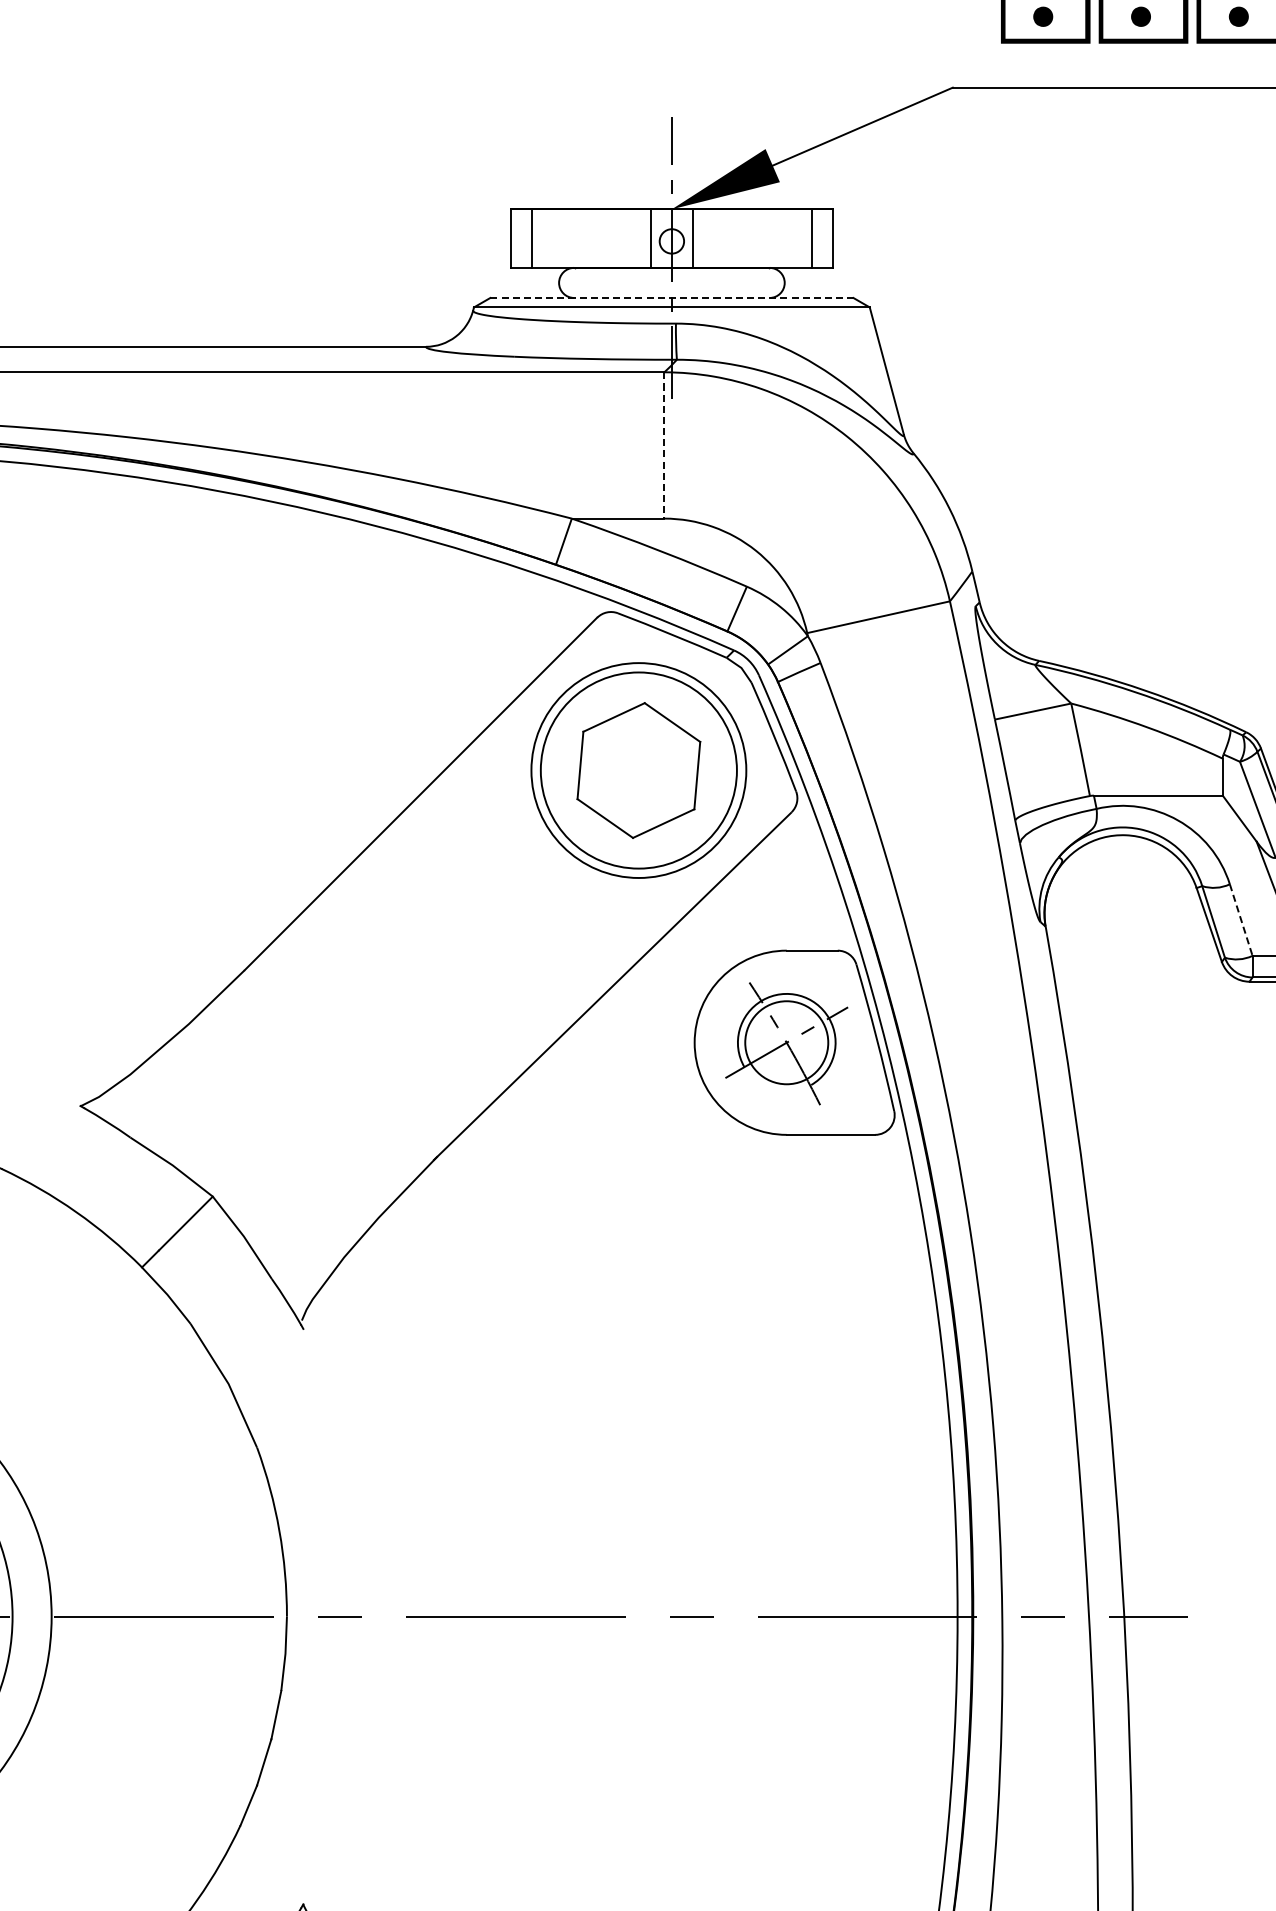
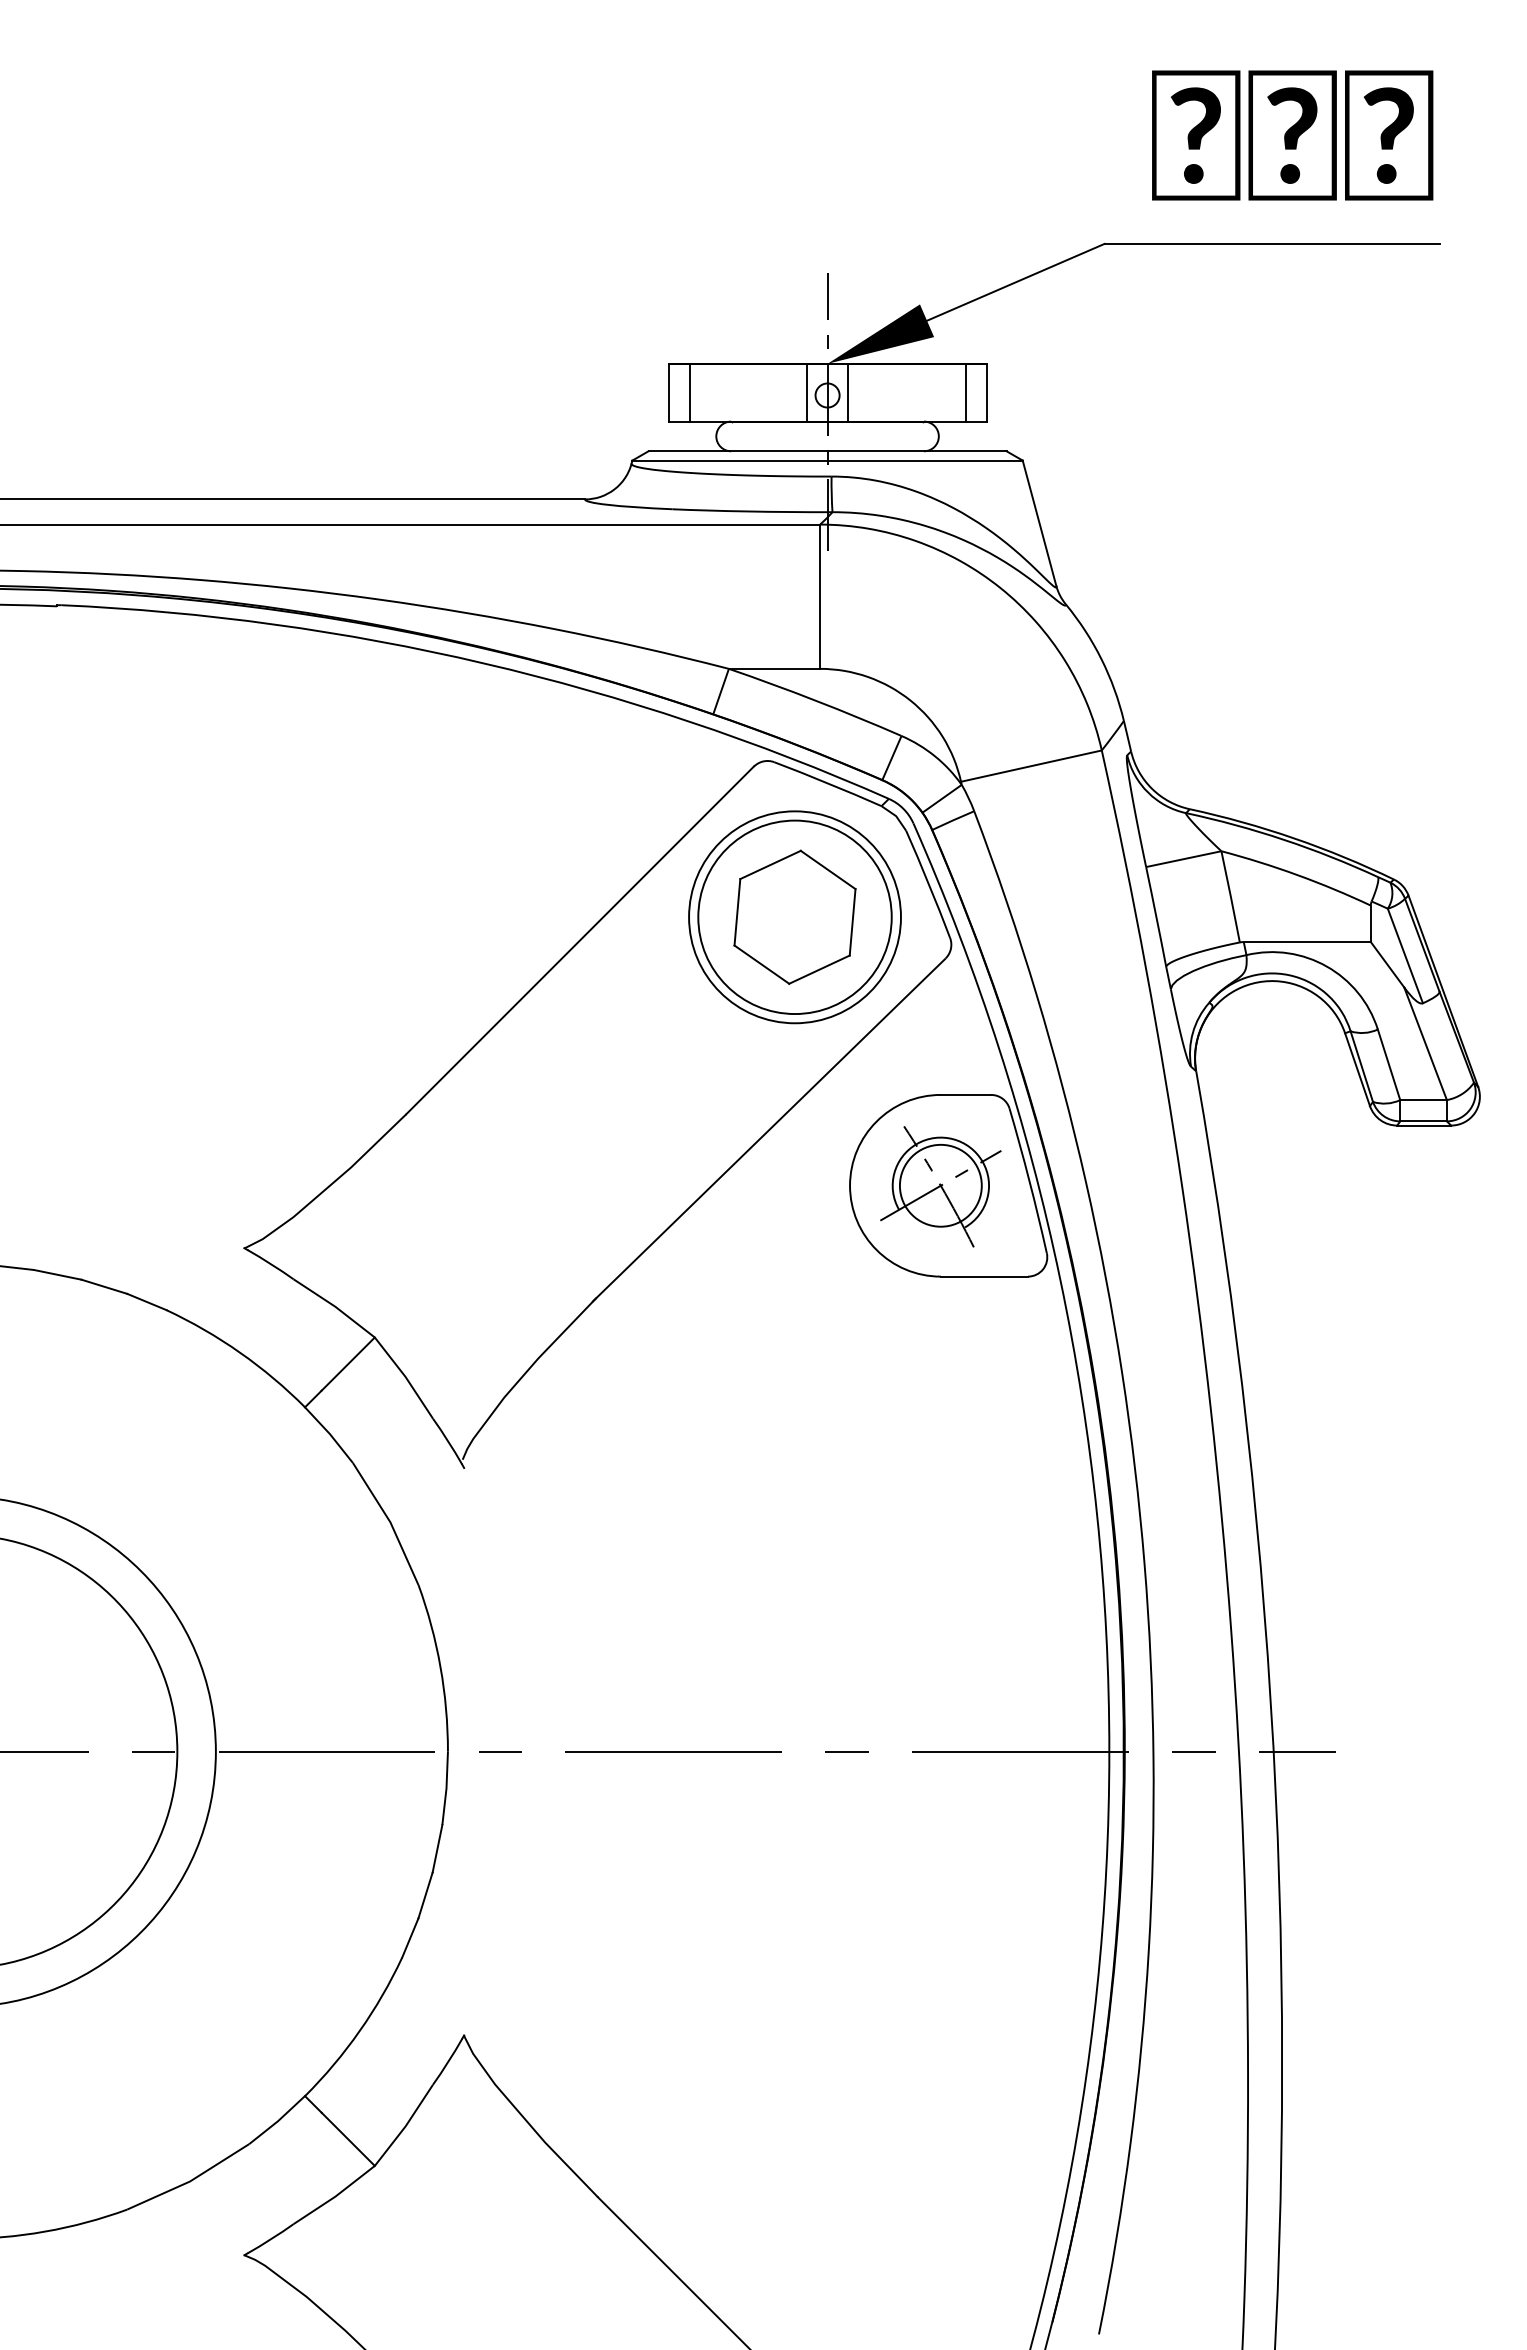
line: (672, 298) -> (828, 451), dashed -> solid
line: (664, 446) -> (820, 597), dashed -> solid
line: (1241, 920) -> (1389, 1065), dashed -> solid

